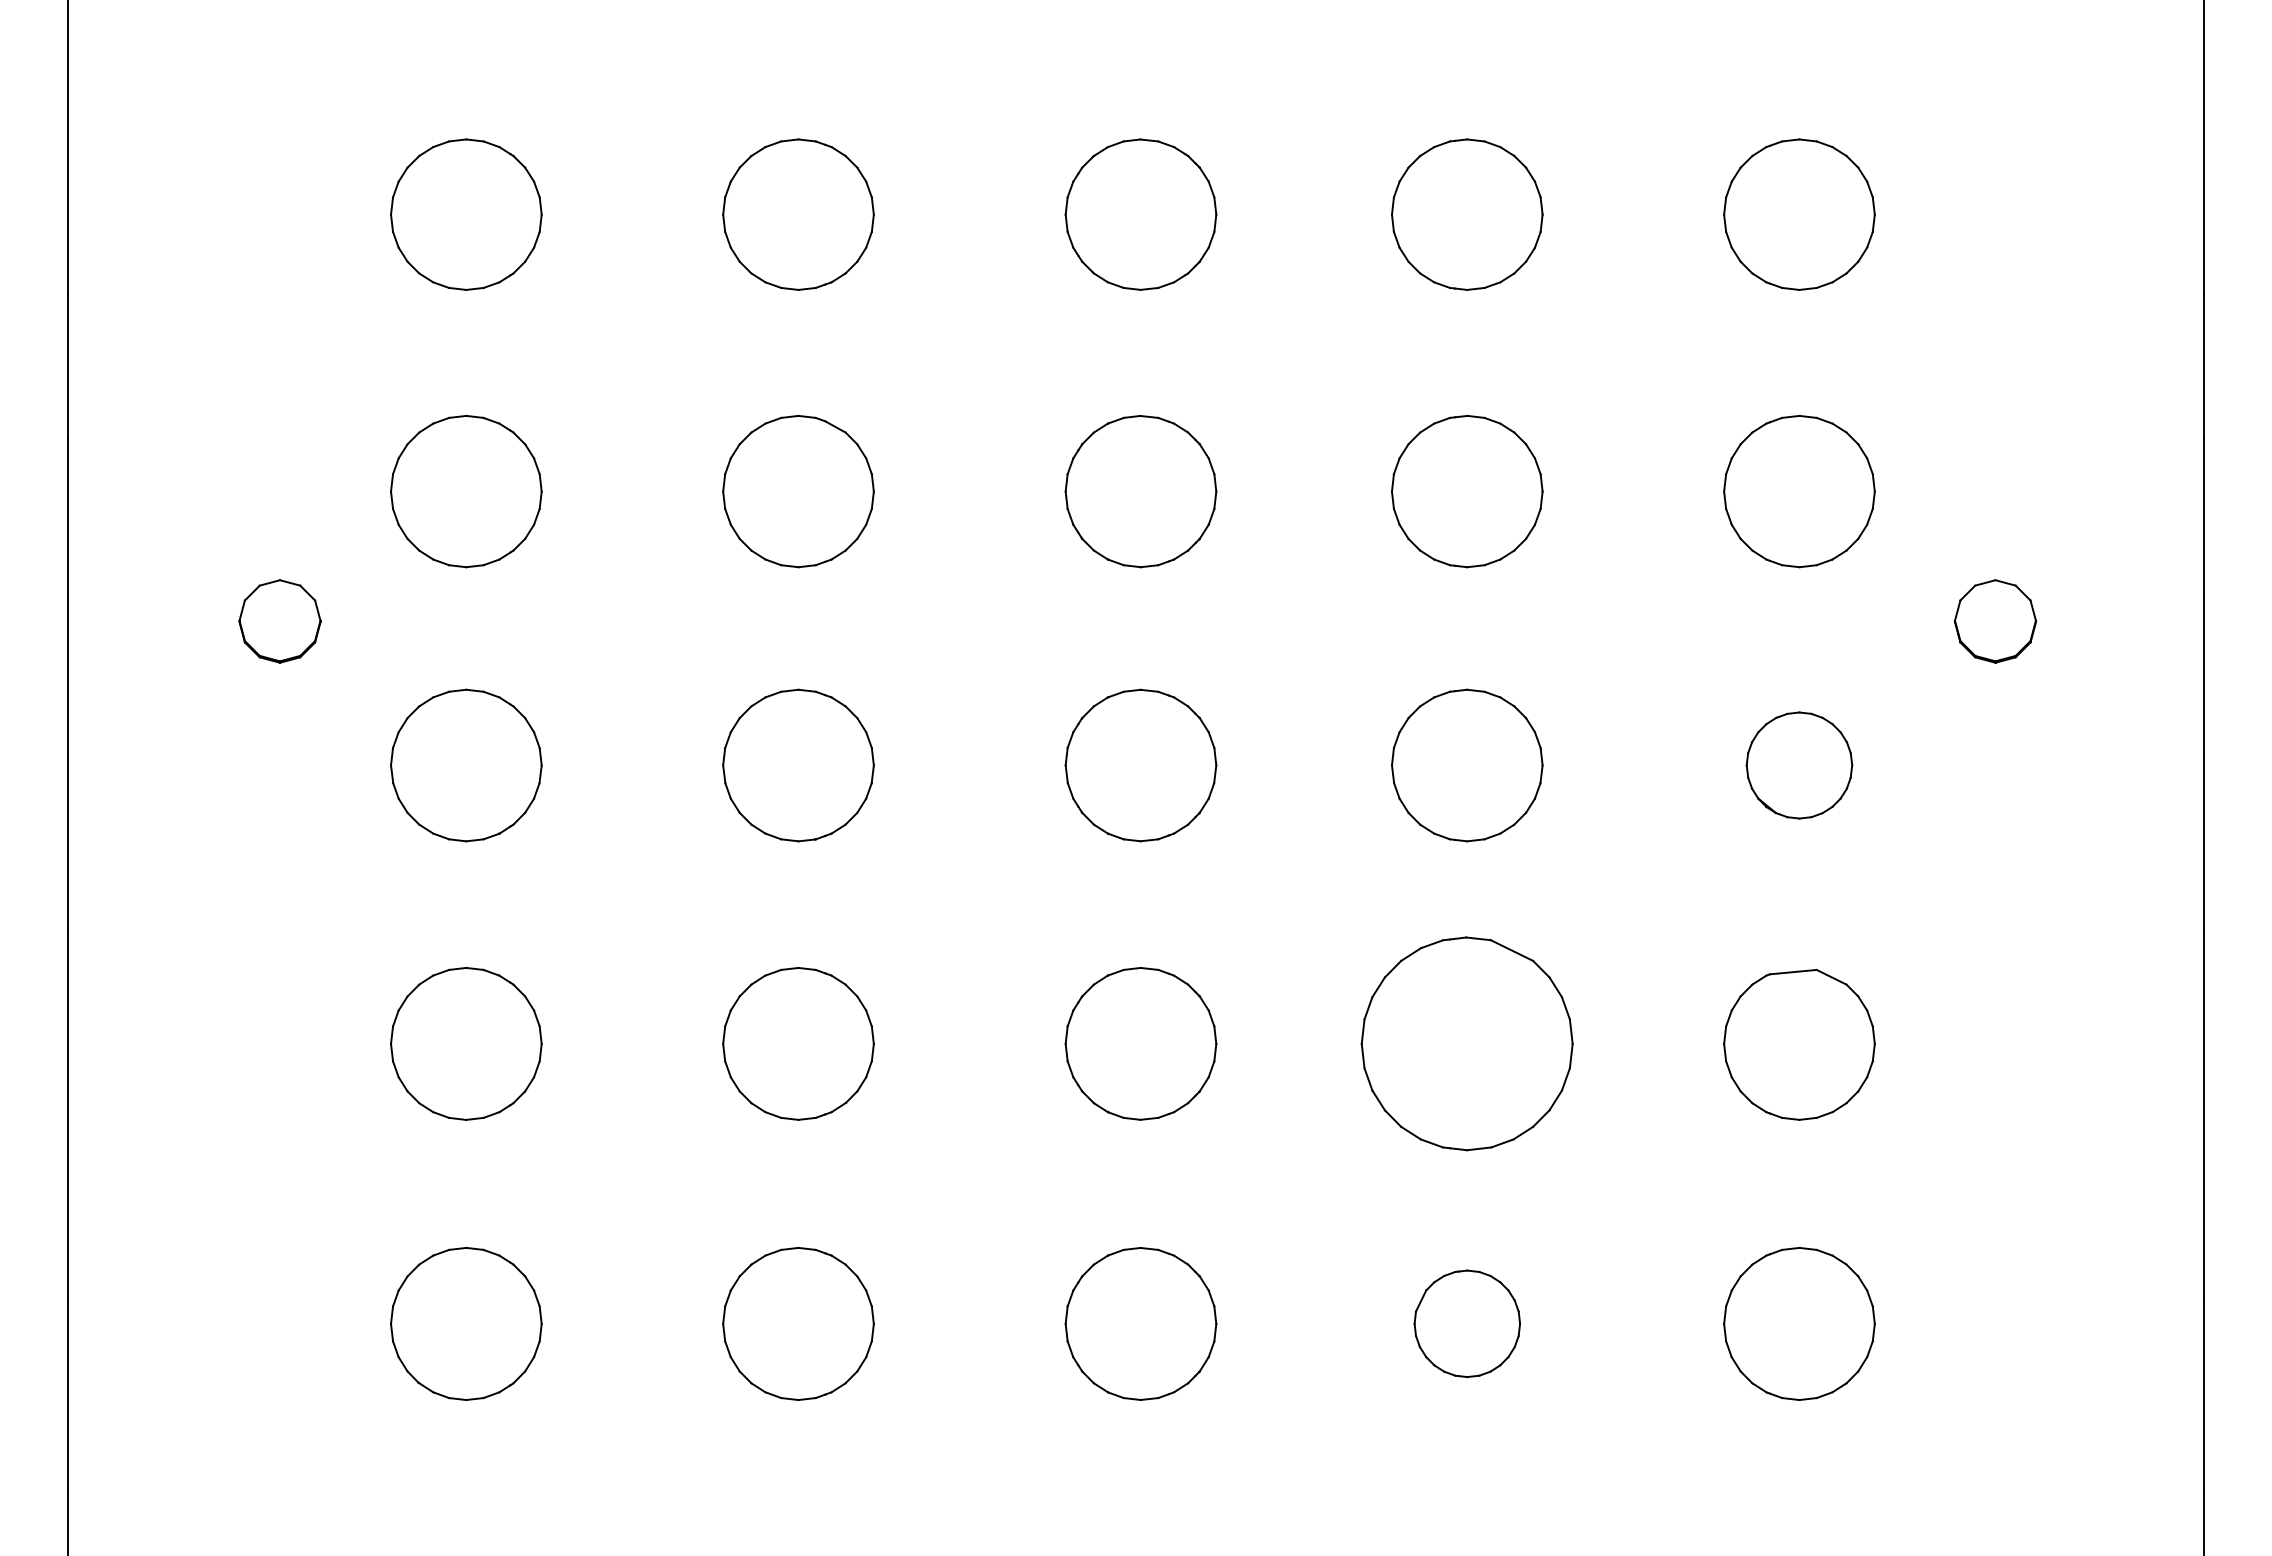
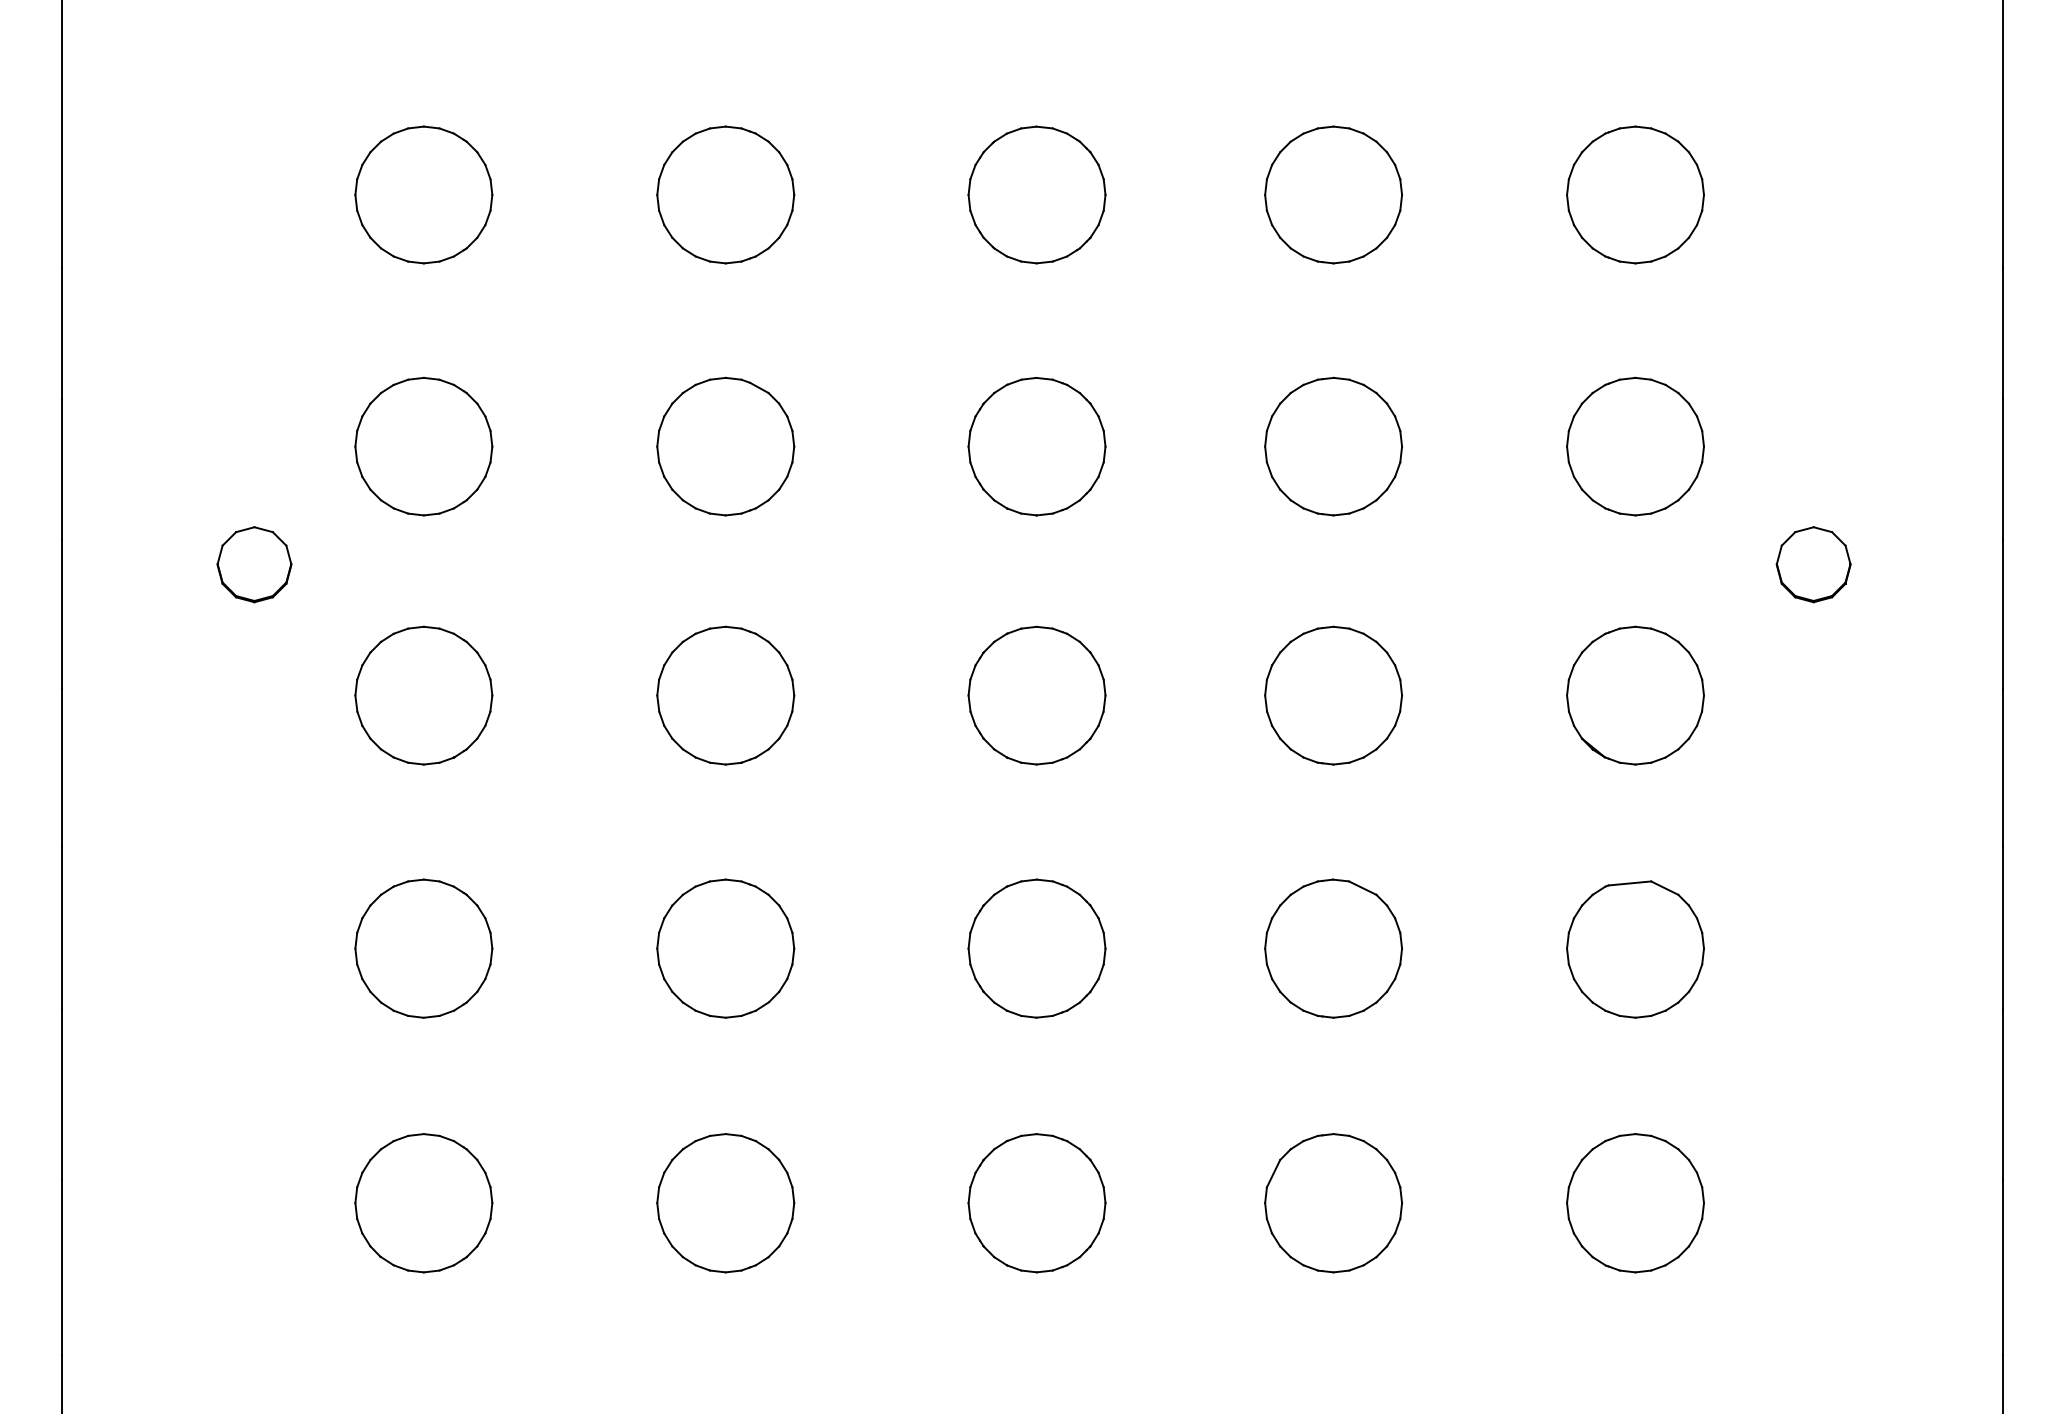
part: (1799, 765) -> (1635, 695), size x1.43
part: (1467, 1043) -> (1333, 948), size x0.71
part: (1467, 1323) -> (1333, 1202), size x1.43

